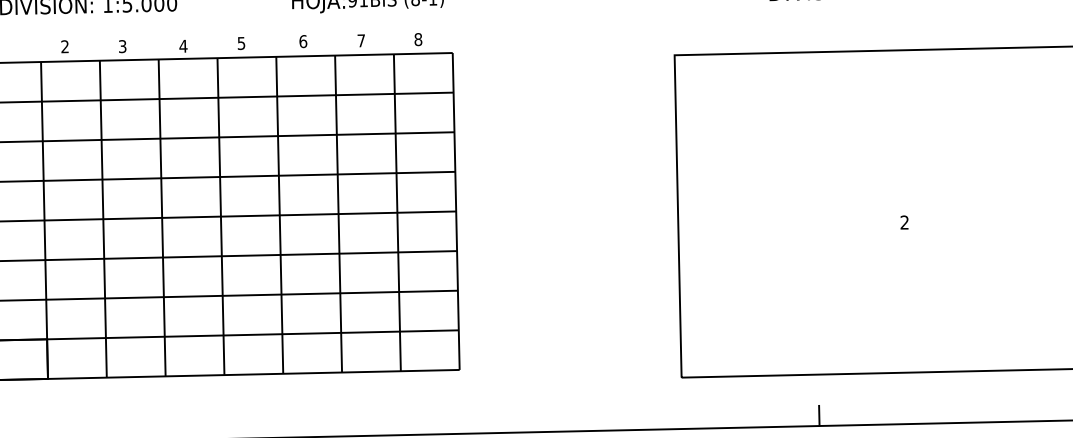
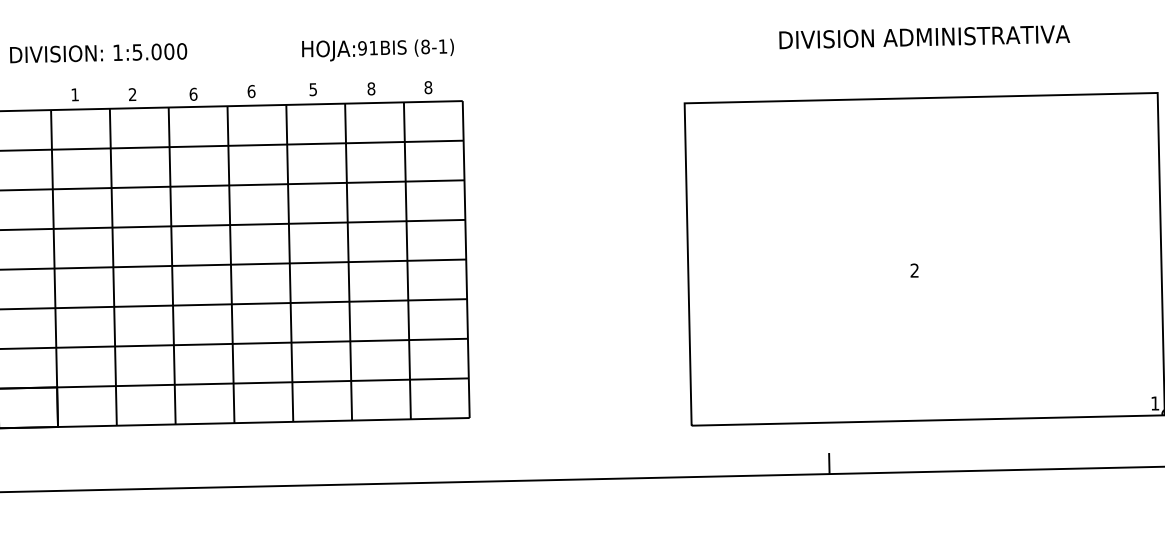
text: (361, 40) -> (371, 88), 7 -> 8
text: (303, 41) -> (313, 89), 6 -> 5
text: (241, 43) -> (251, 91), 5 -> 6
text: (183, 45) -> (193, 93), 4 -> 6
text: (64, 46) -> (74, 94), 2 -> 1
text: (122, 46) -> (132, 94), 3 -> 2

